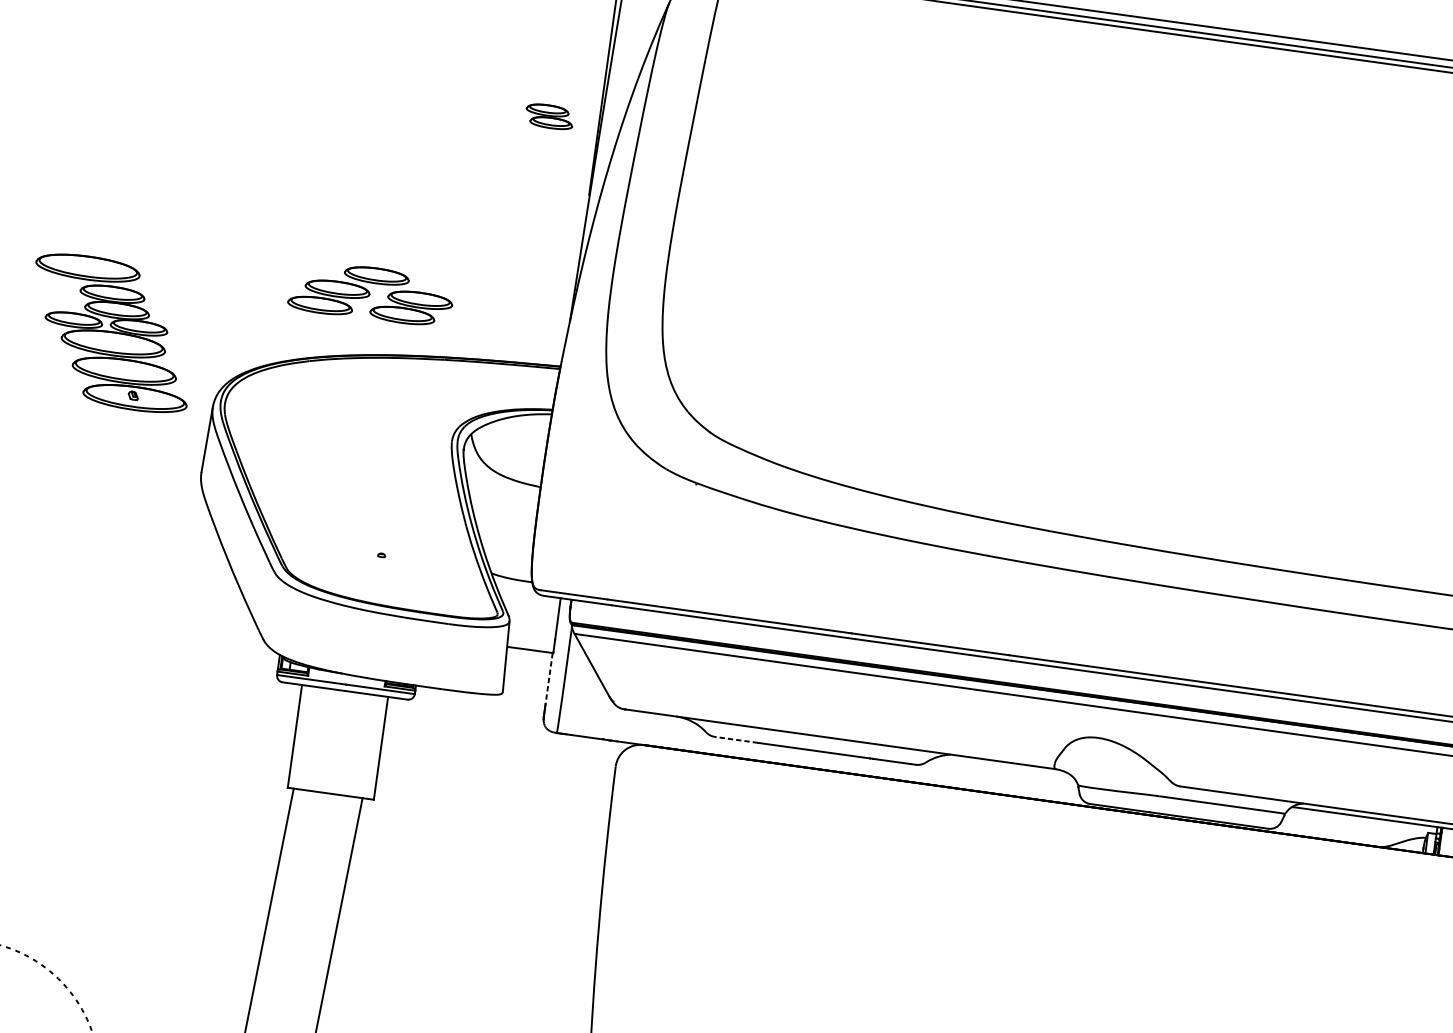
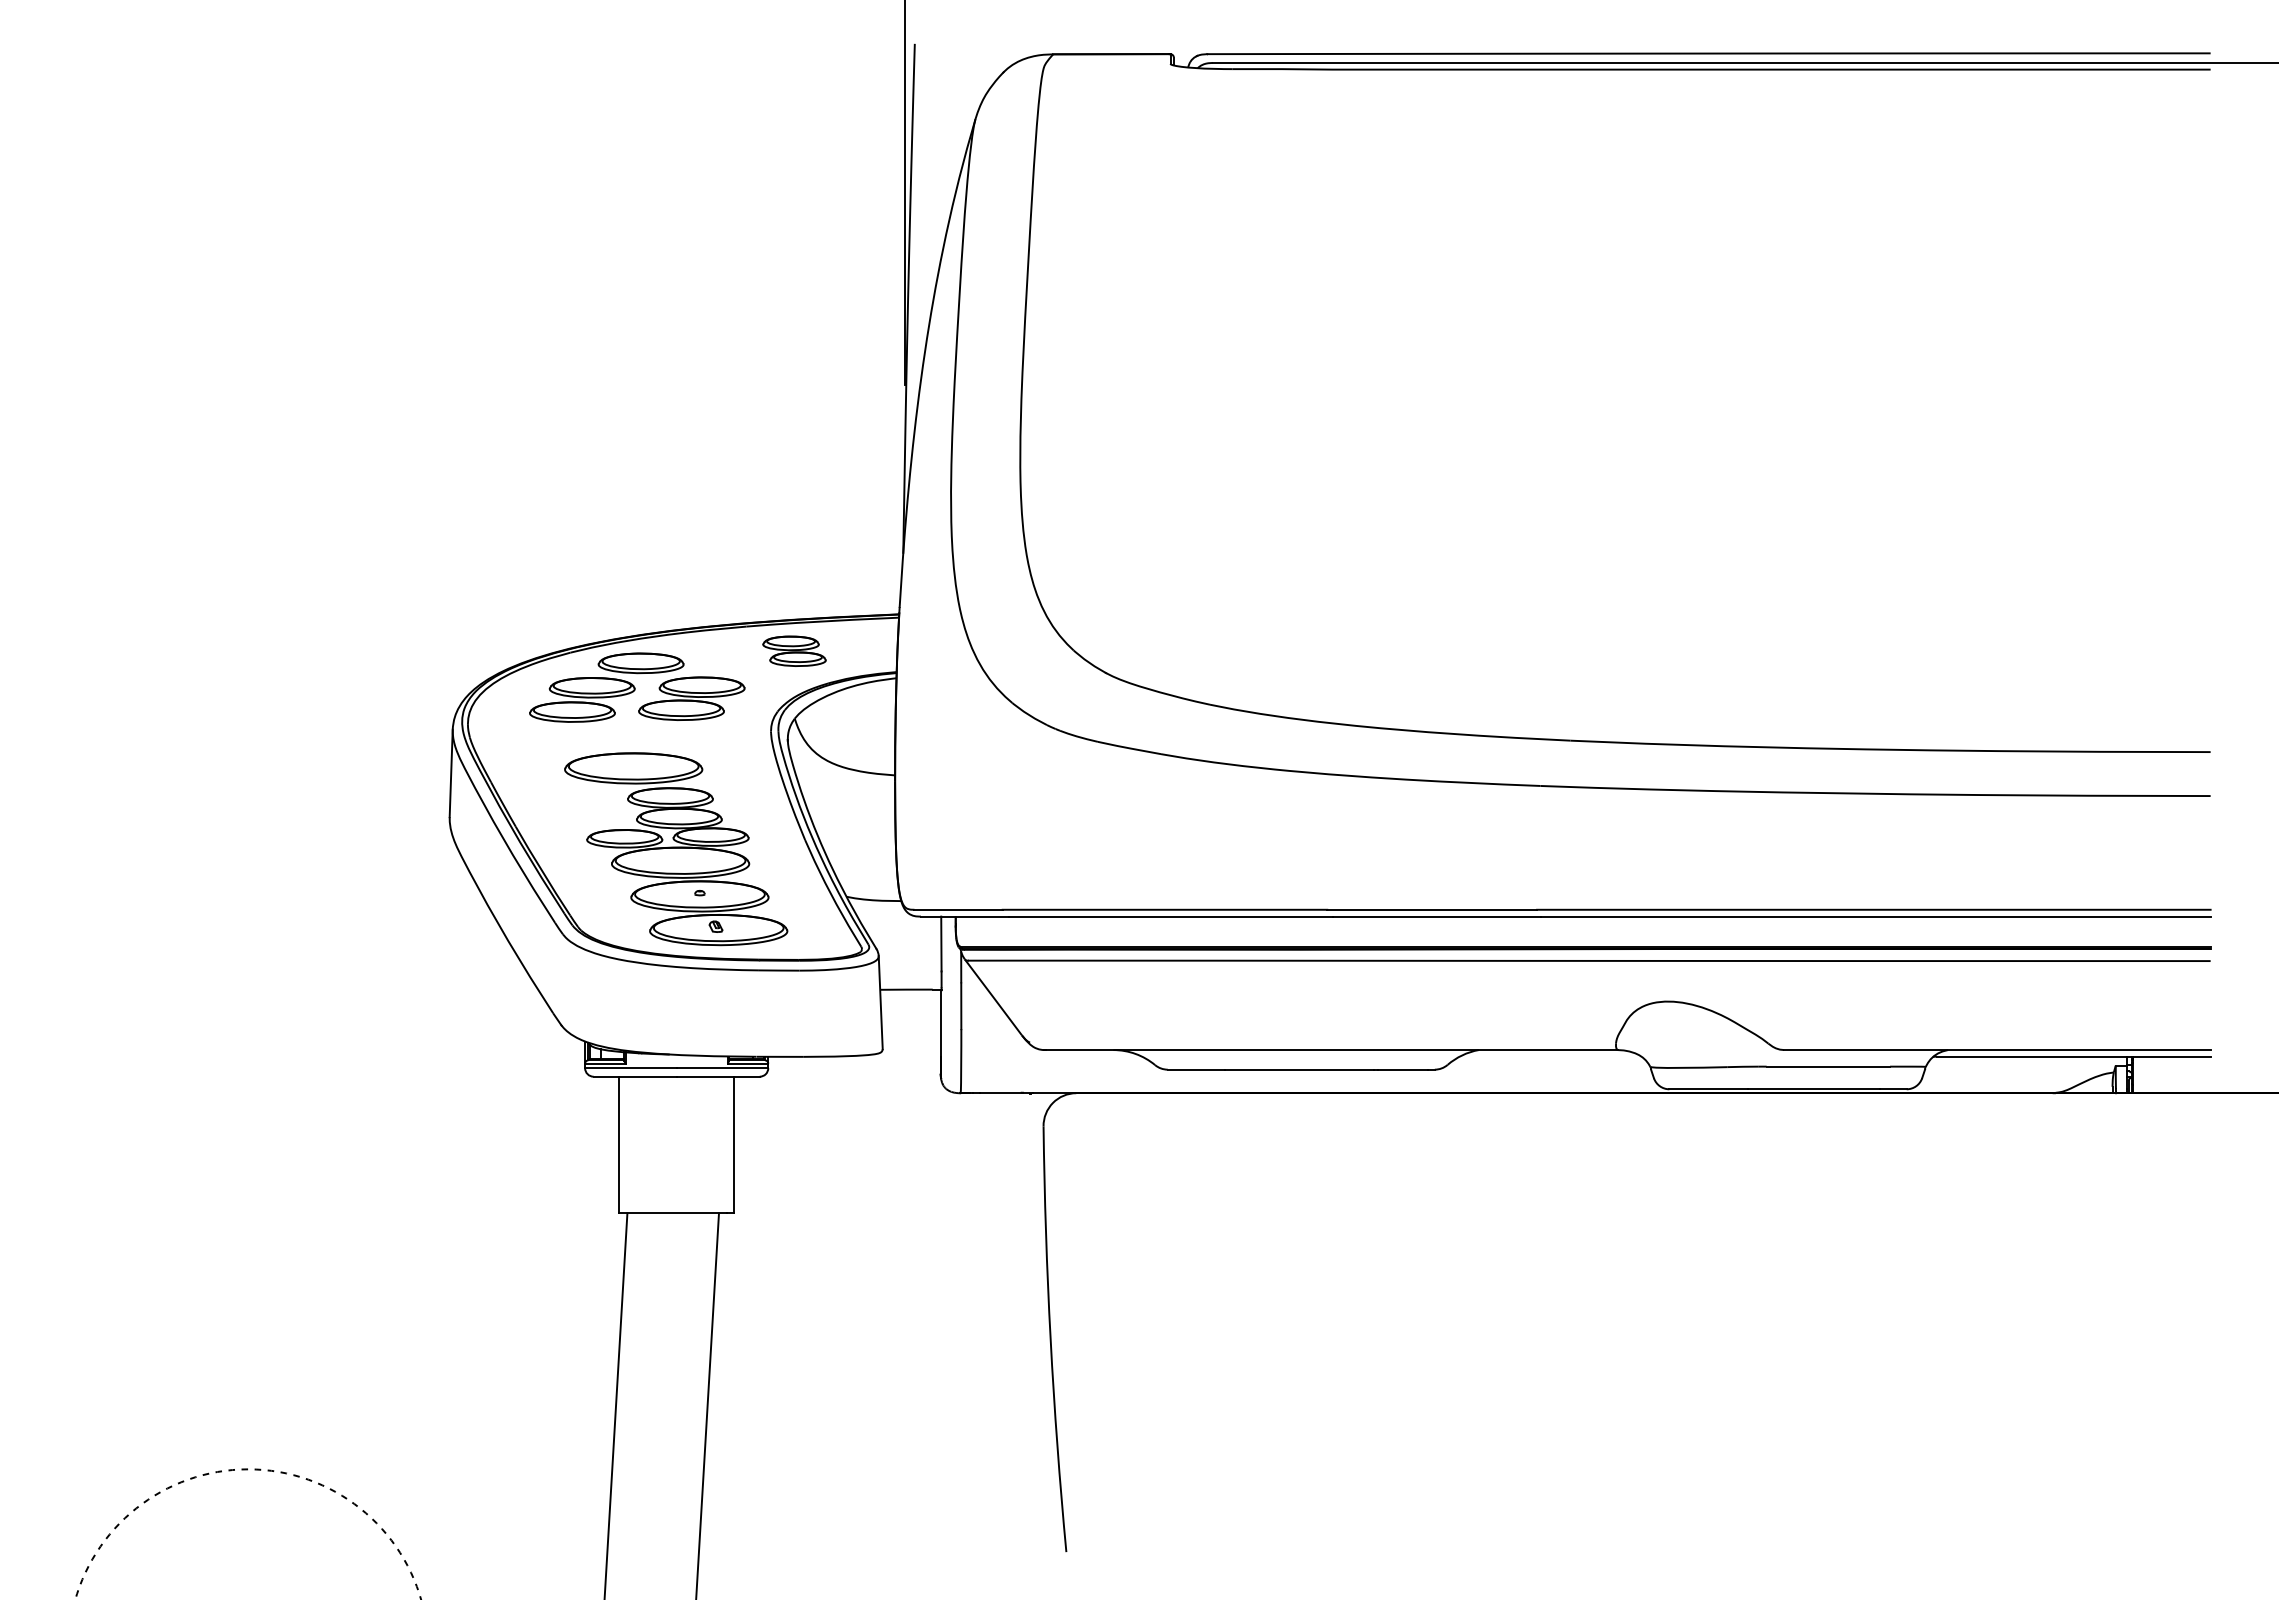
part: (549, 116) -> (794, 650), moved
part: (371, 293) -> (637, 687), moved
part: (111, 333) -> (676, 849), moved
line: (548, 678) -> (940, 1023), dashed -> solid
line: (736, 739) -> (1196, 1069), dashed -> solid

